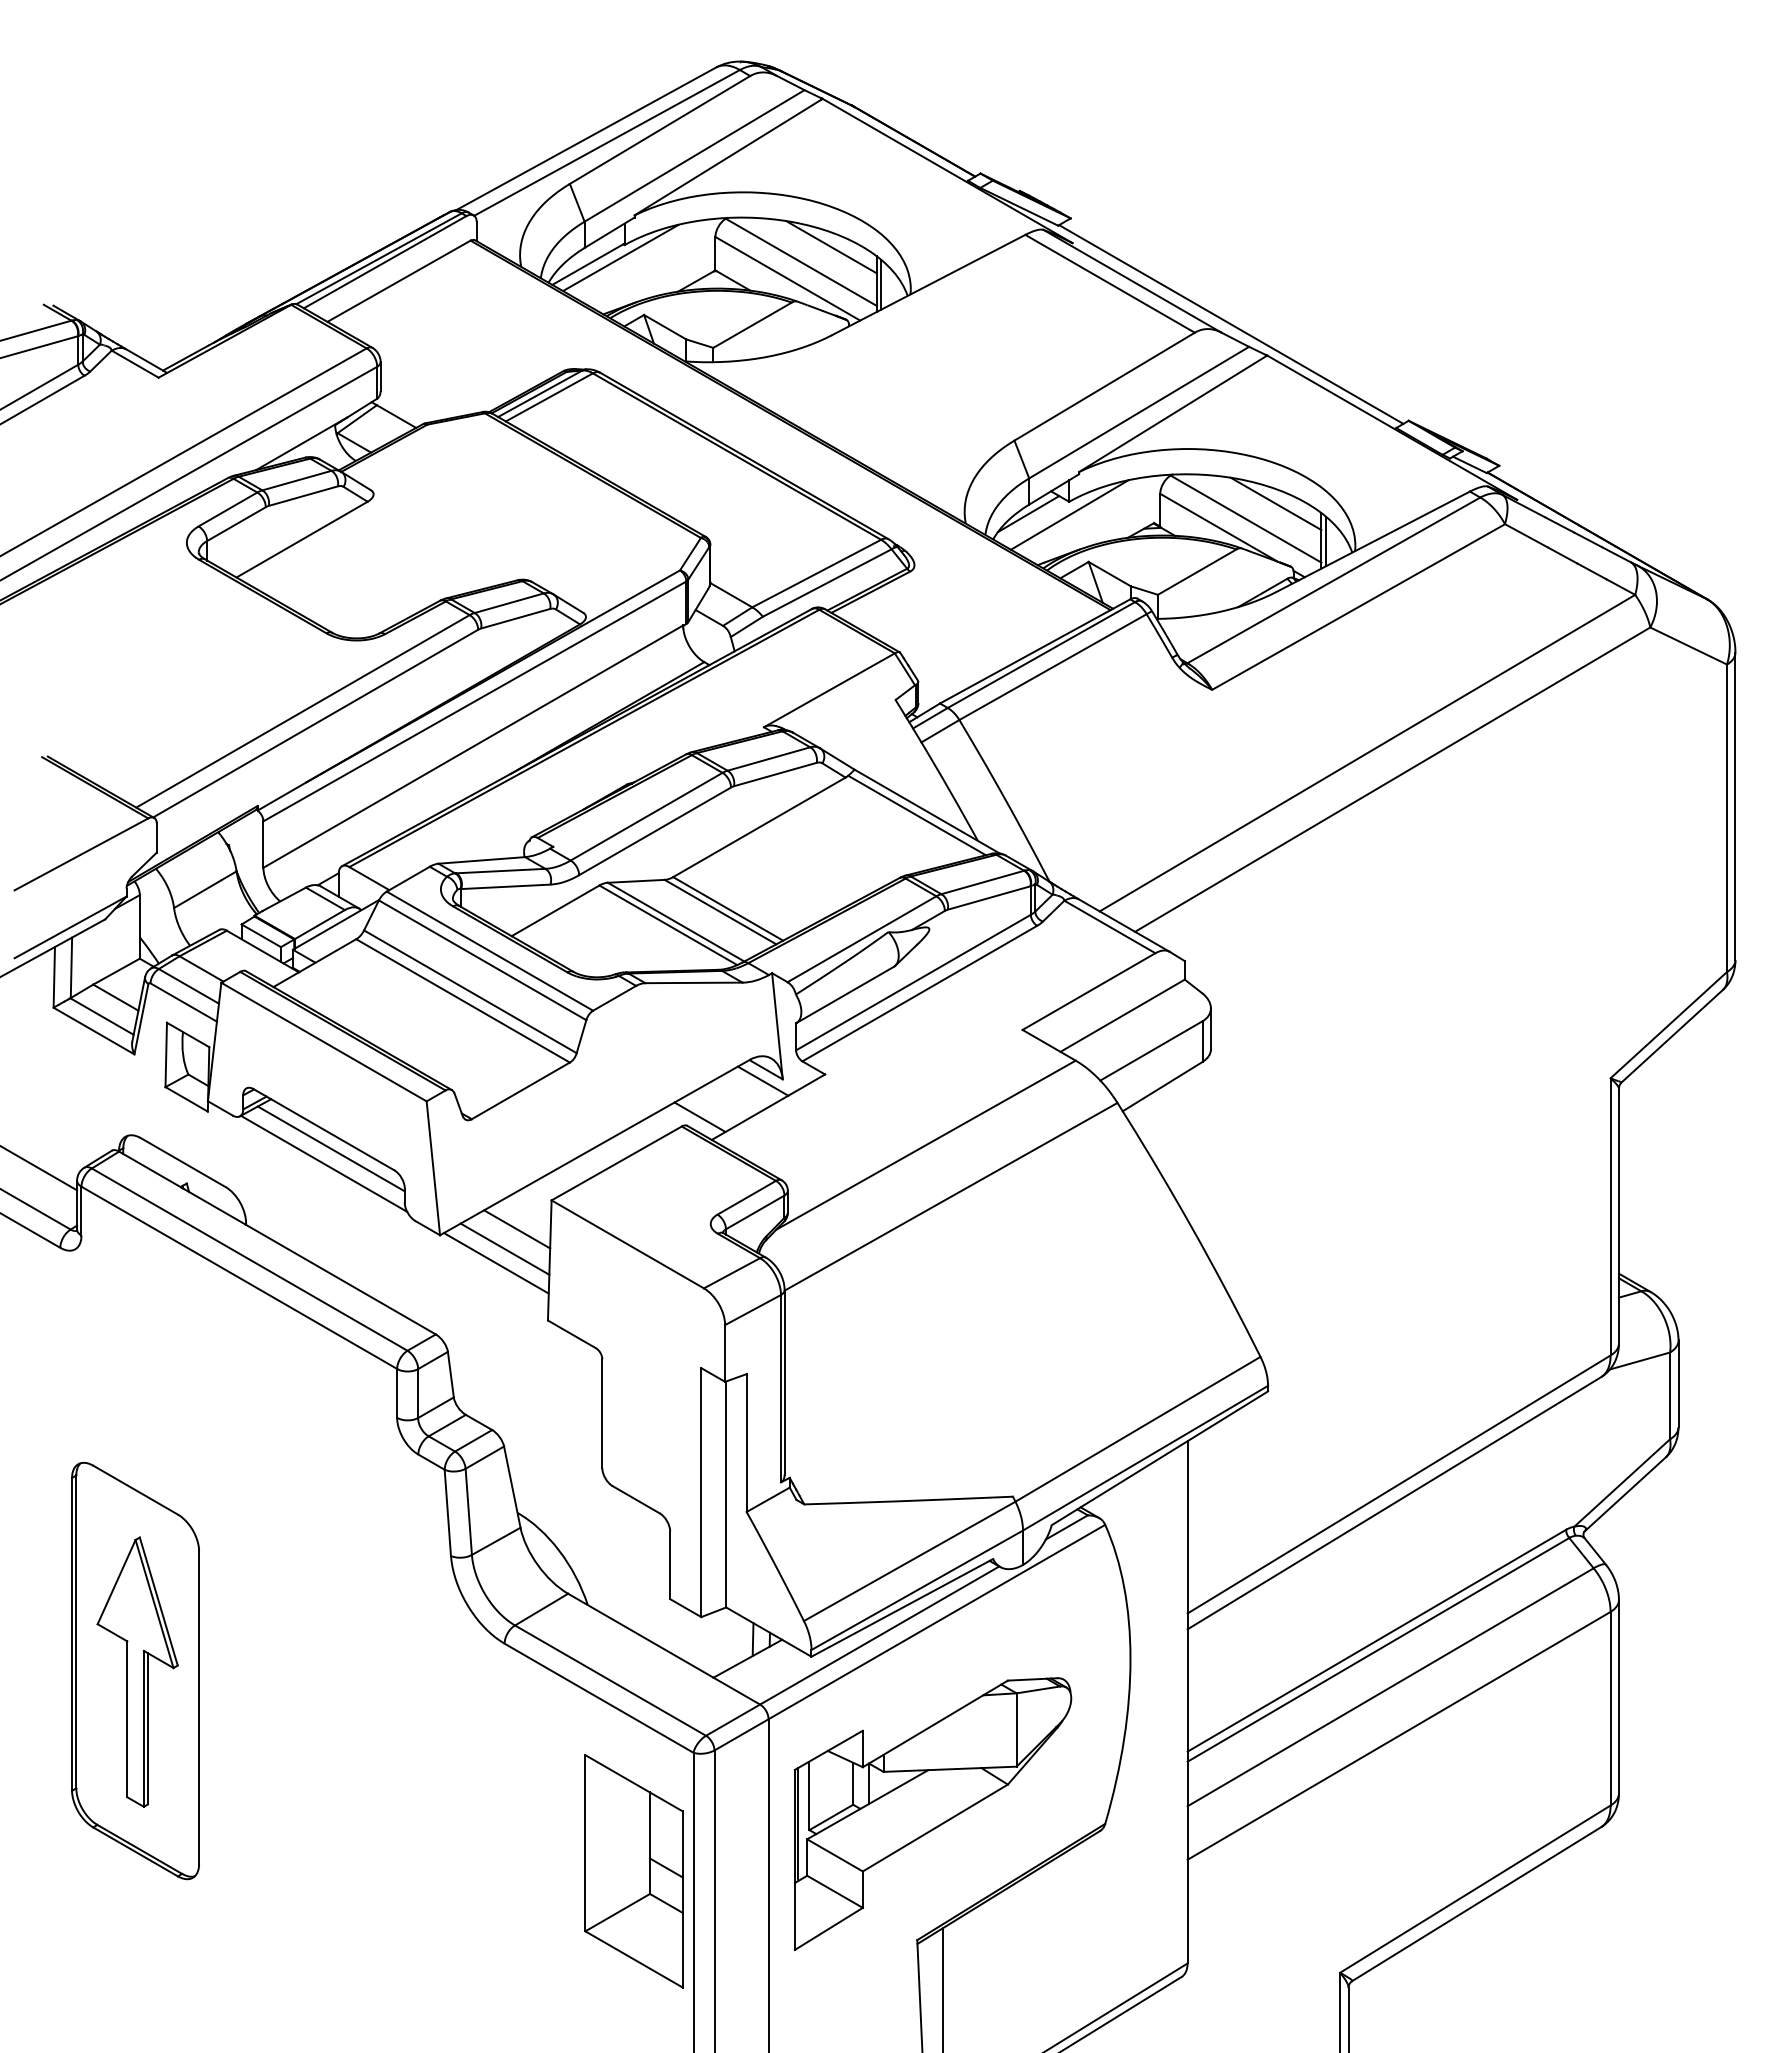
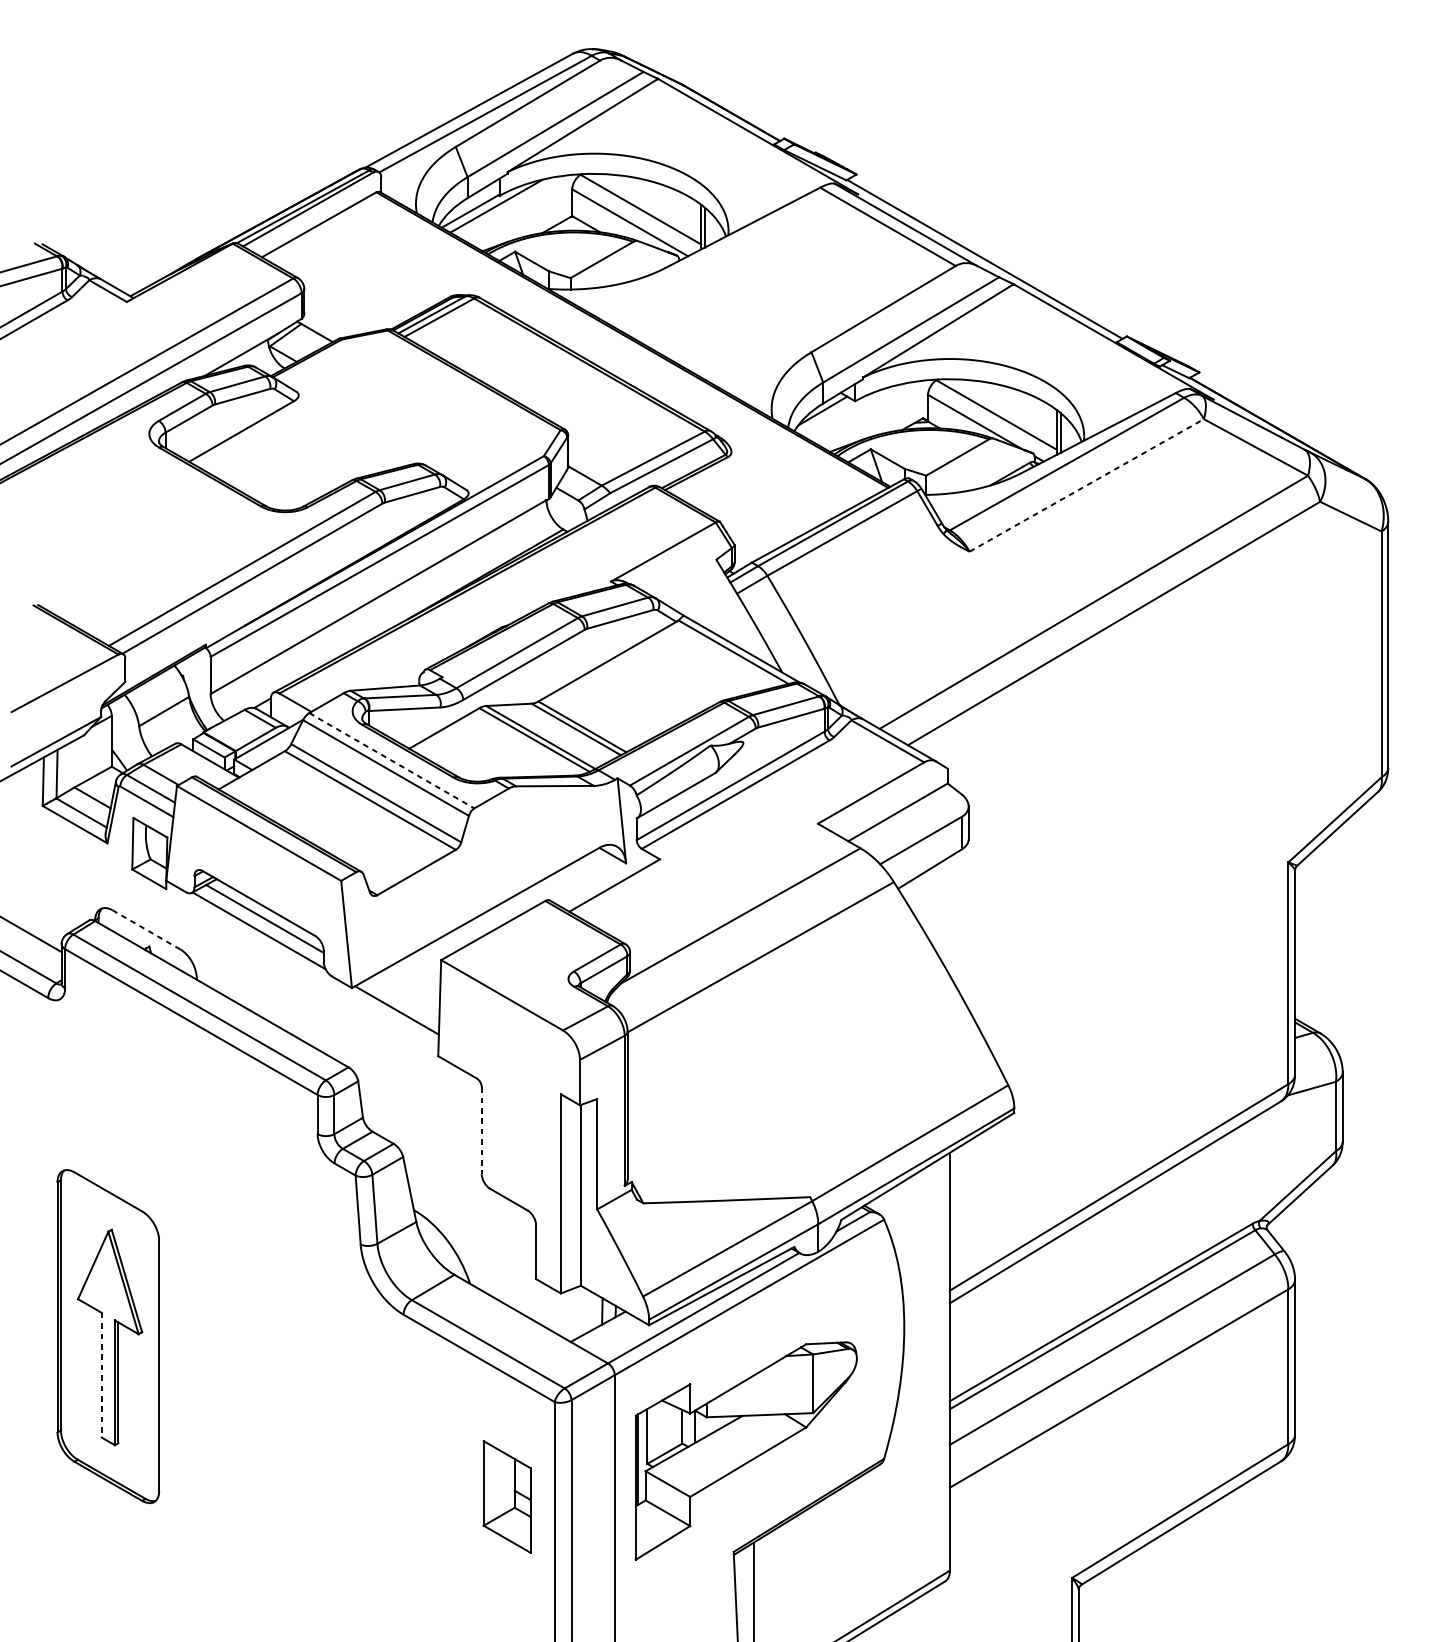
line: (831, 247) -> (665, 197), removed
line: (1275, 503) -> (1020, 402), removed
line: (1069, 514) -> (855, 411), removed
line: (1359, 606) -> (1087, 485), solid -> dashed
line: (490, 951) -> (392, 761), solid -> dashed
line: (762, 1080) -> (609, 864), removed
line: (699, 1116) -> (559, 893), removed
line: (183, 1162) -> (146, 929), solid -> dashed
line: (517, 1229) -> (413, 983), removed
line: (504, 1248) -> (403, 998), removed
line: (602, 1414) -> (481, 1131), solid -> dashed
line: (127, 1719) -> (101, 1375), solid -> dashed
part: (633, 1871) -> (506, 1497), size x0.6

